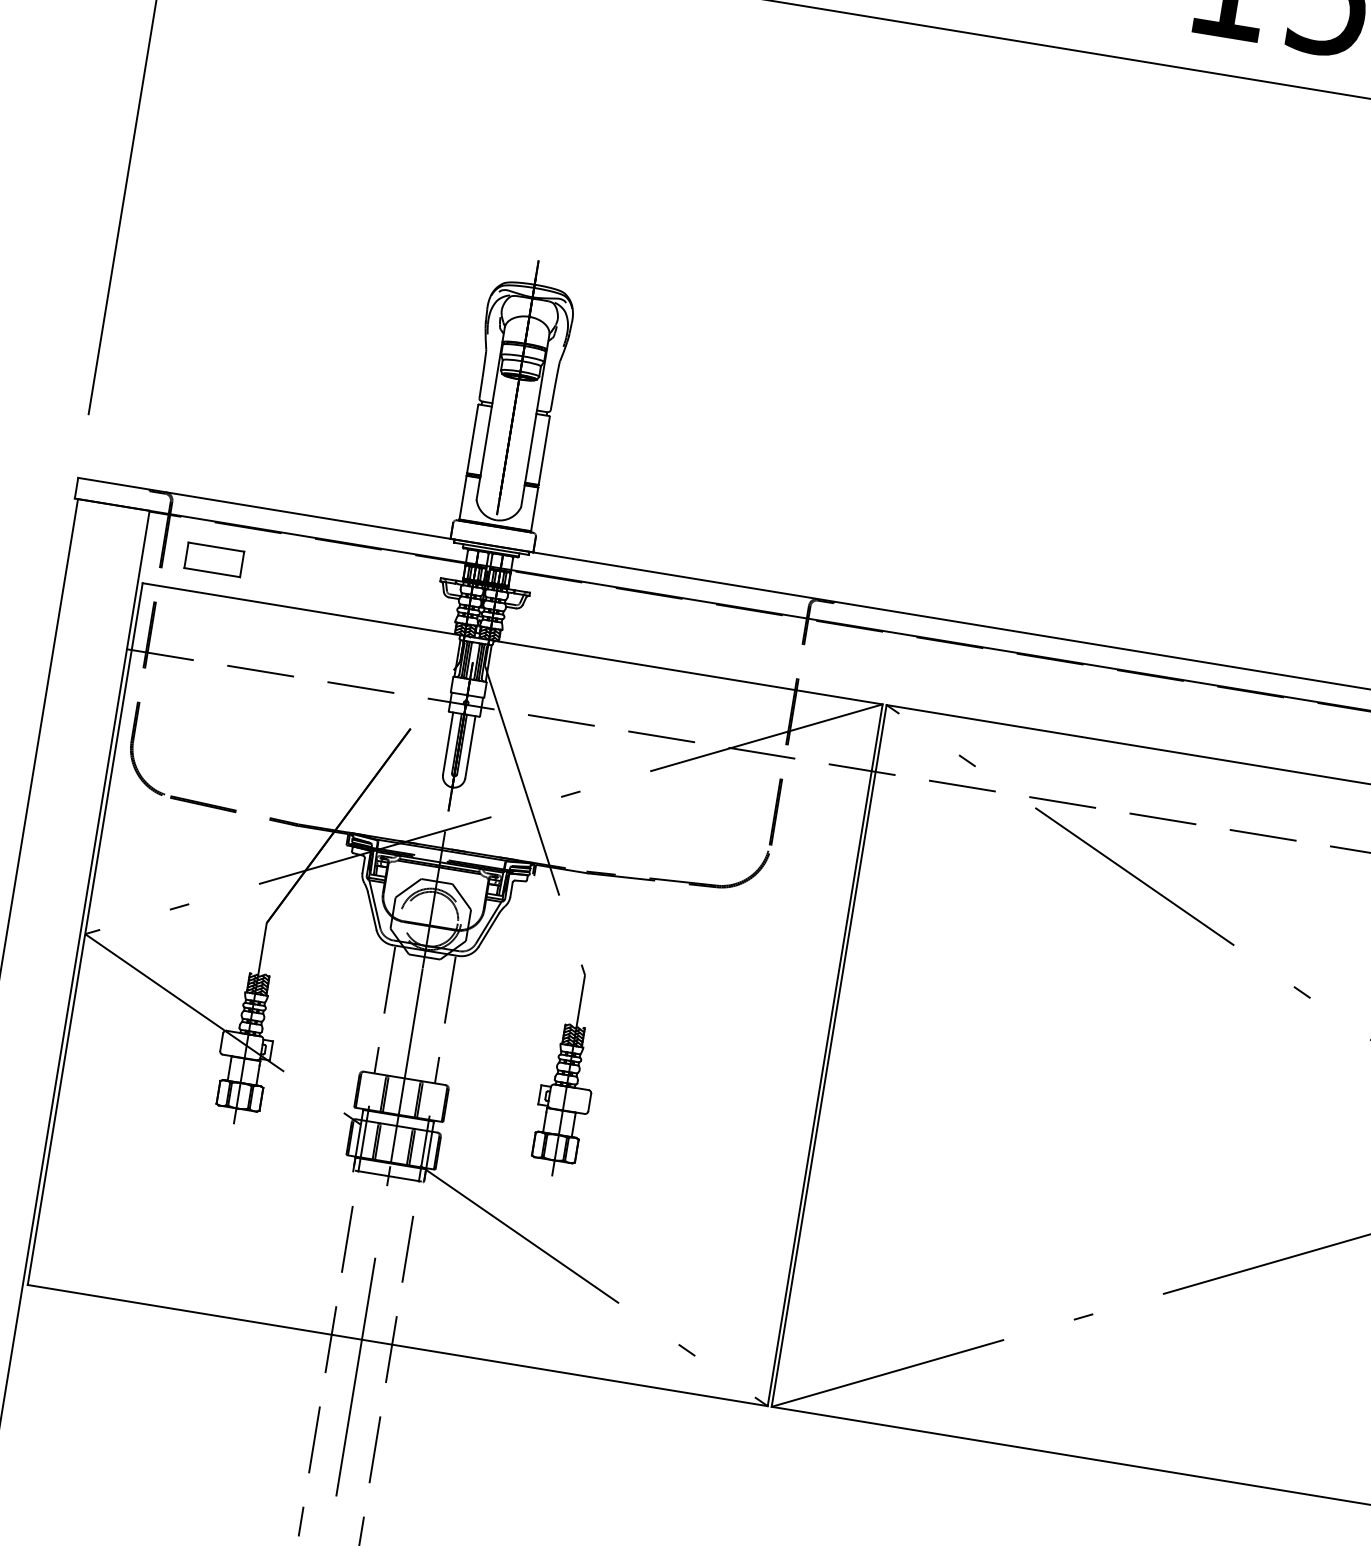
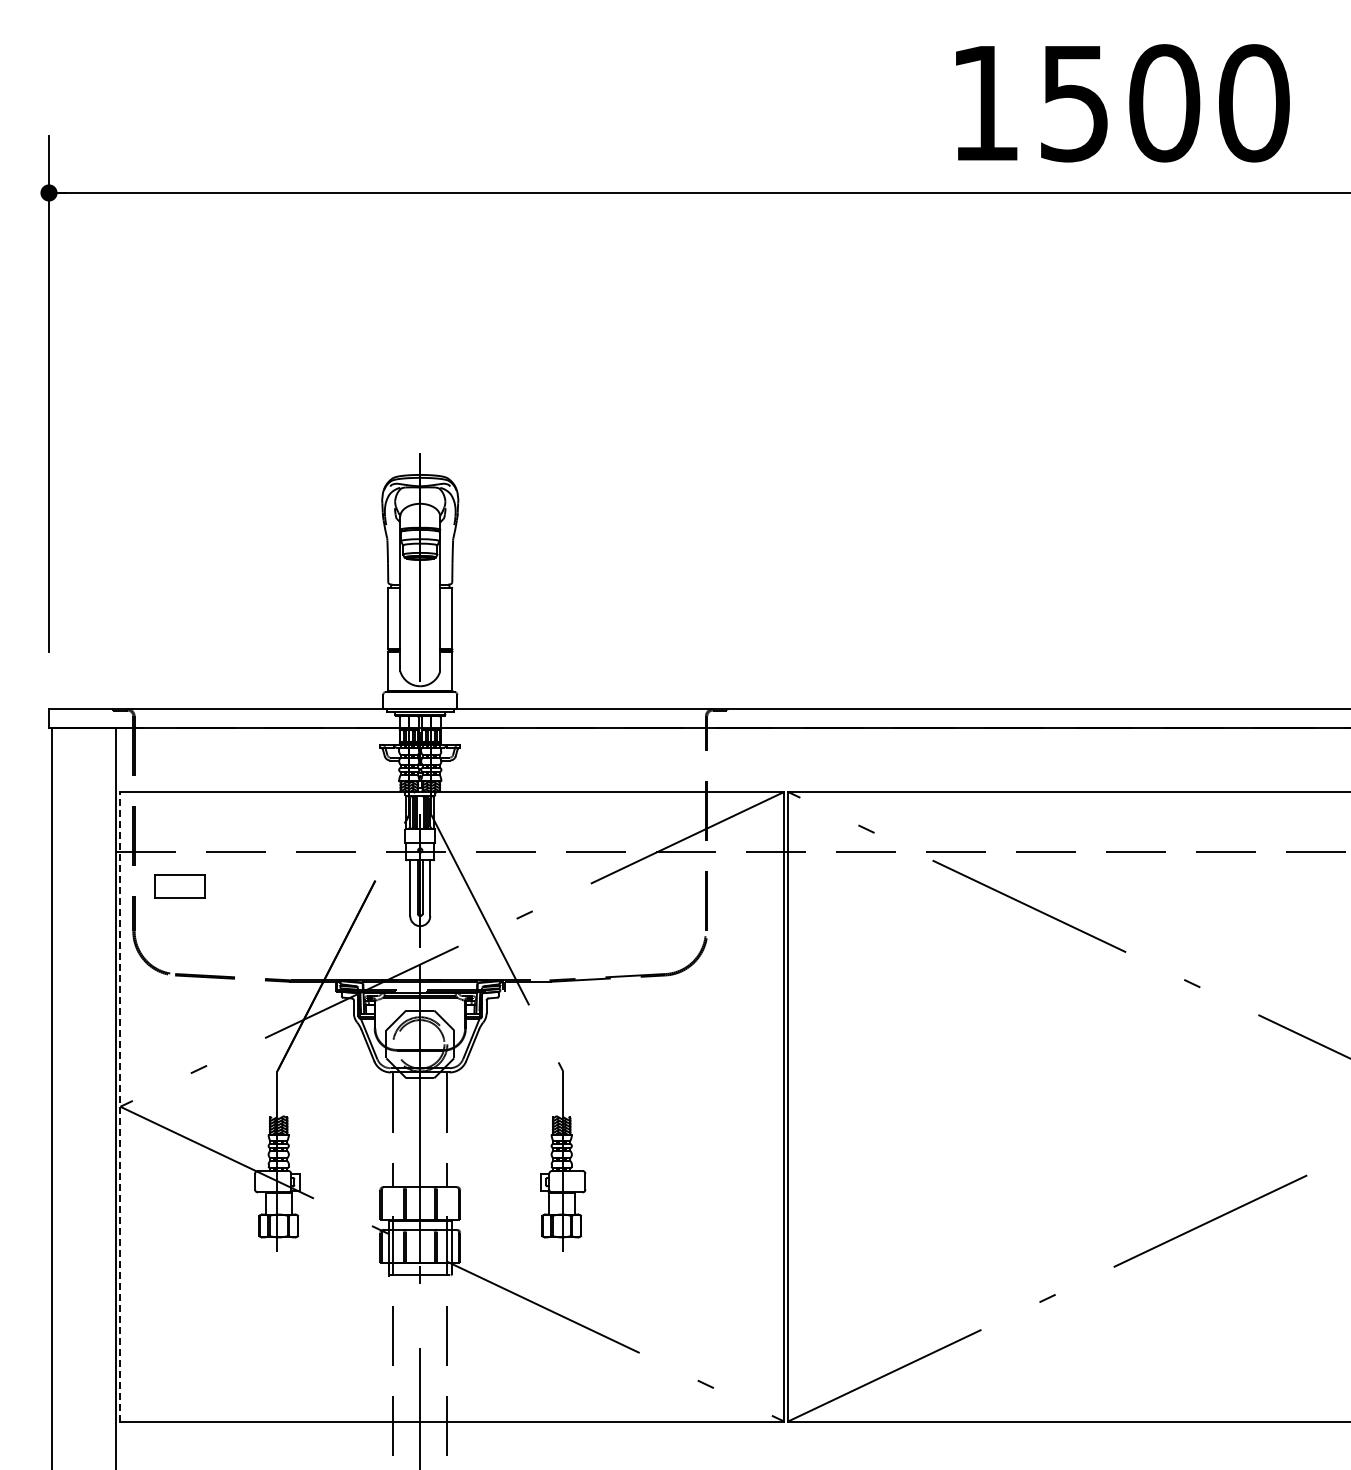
part: (214, 560) -> (179, 886), moved
line: (85, 933) -> (120, 1106), solid -> dashed

